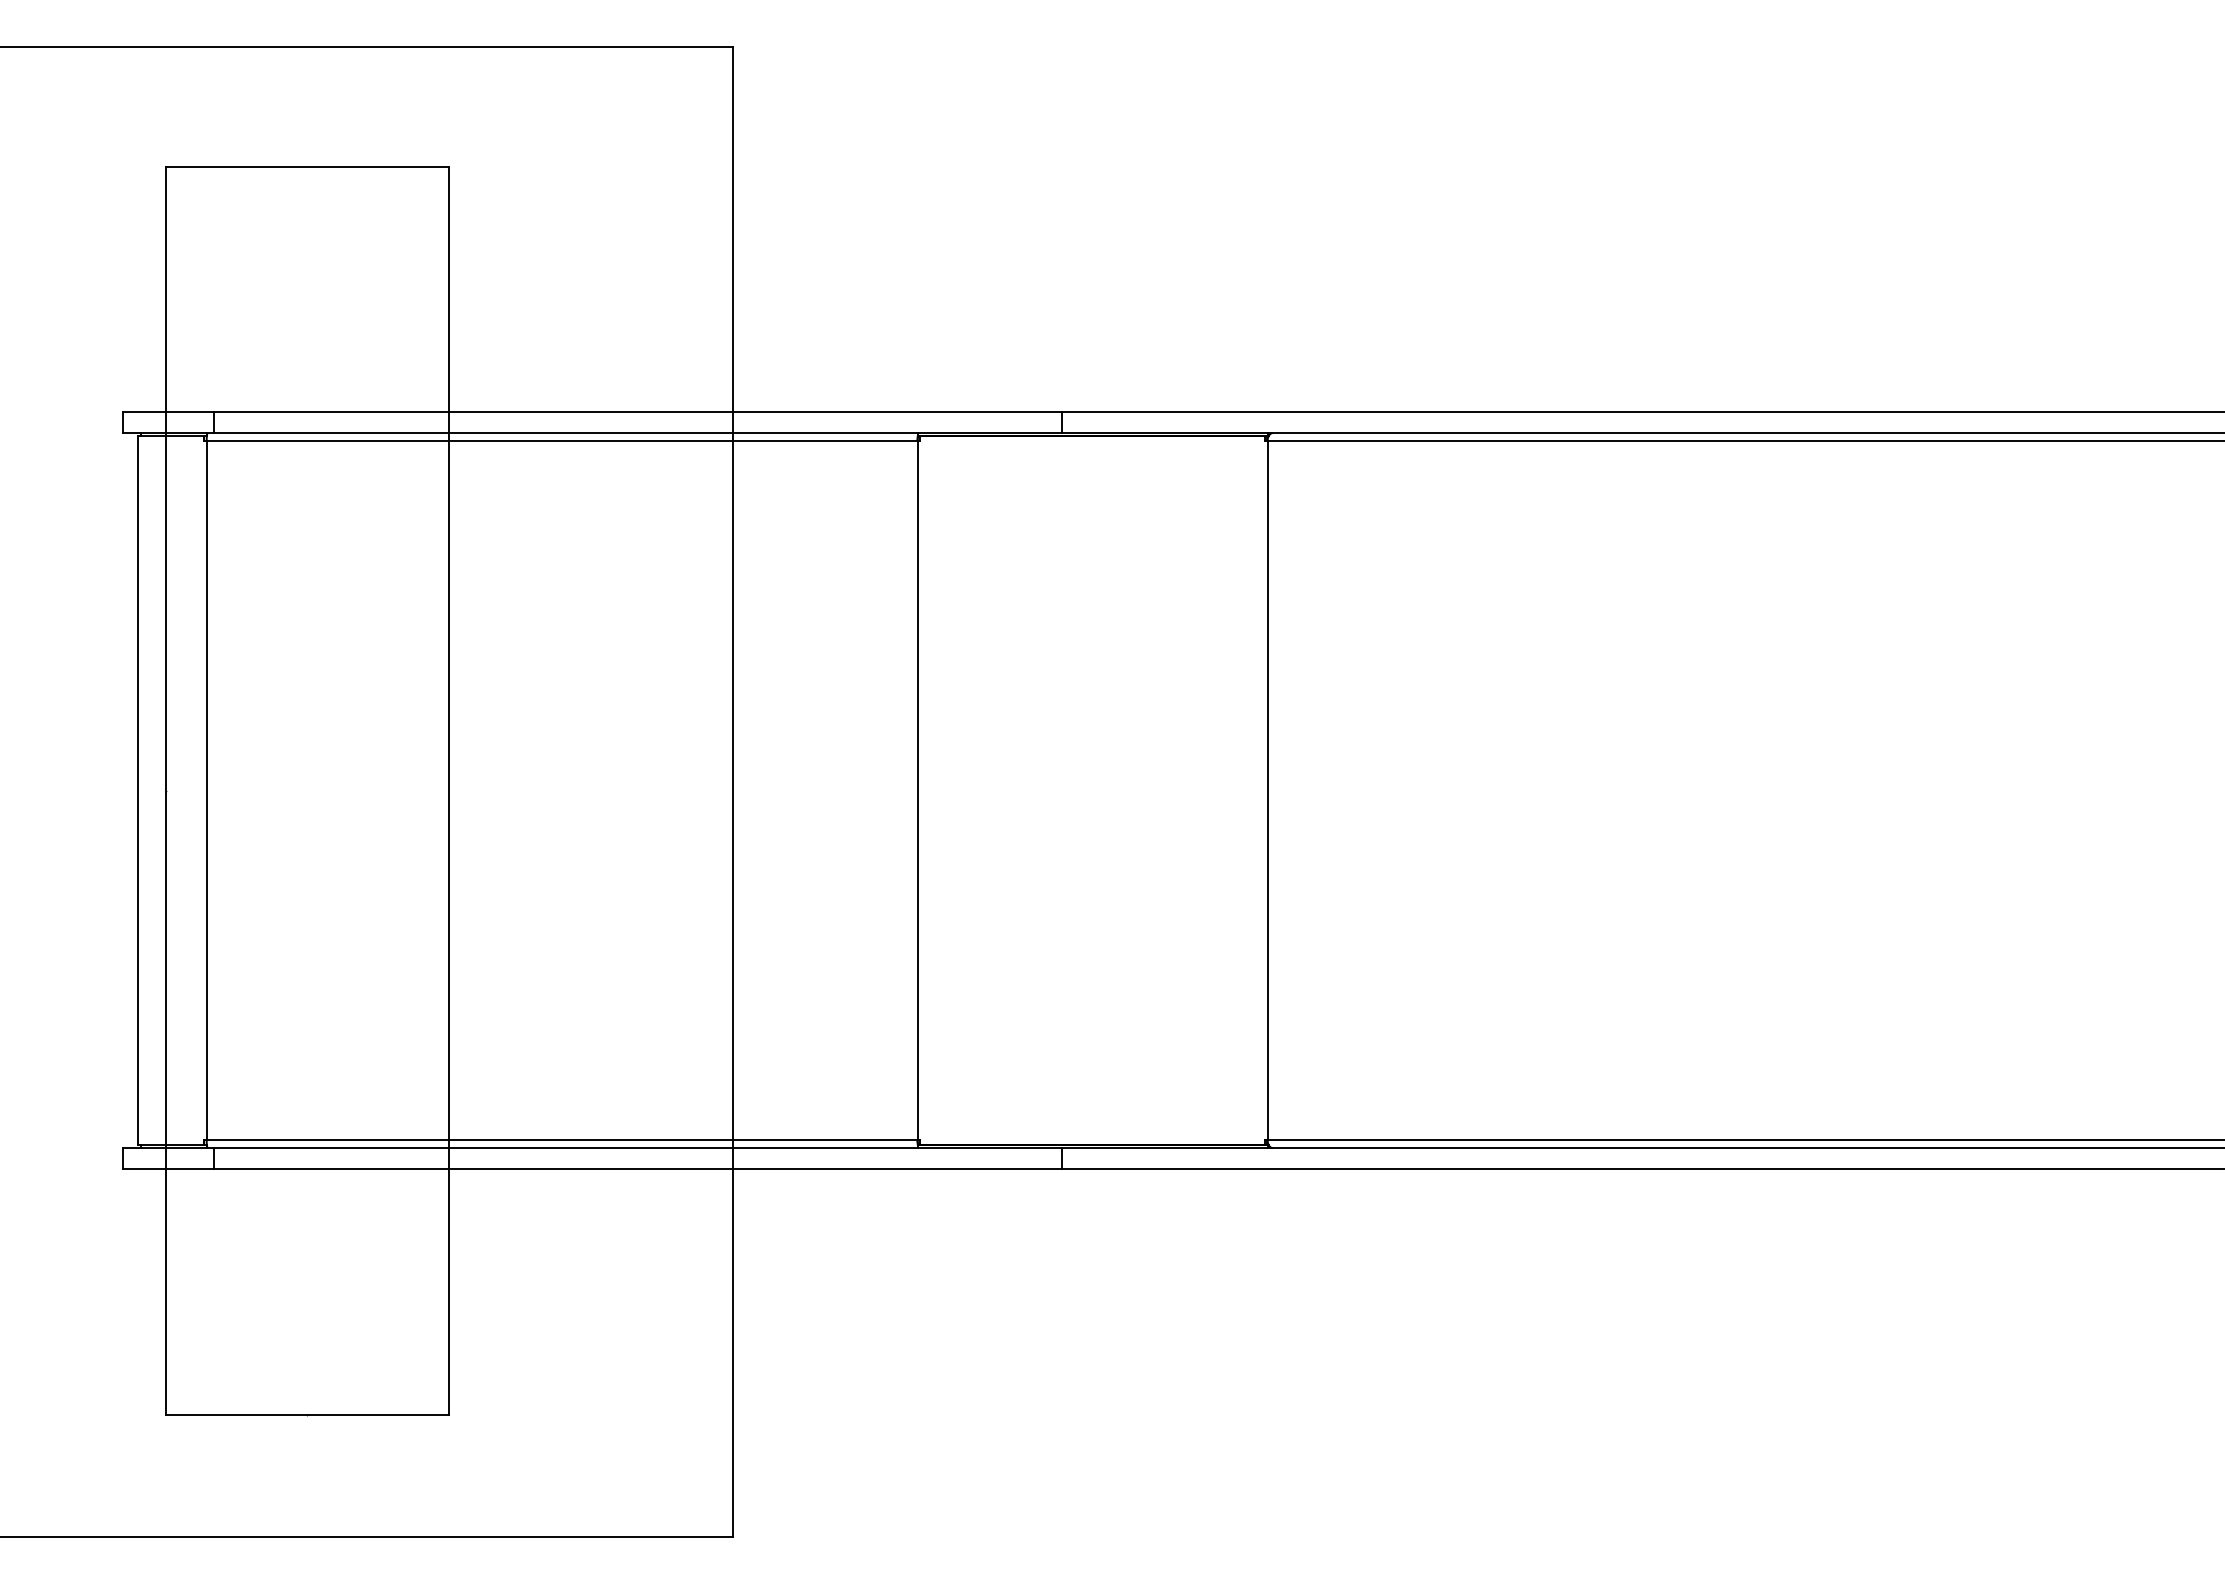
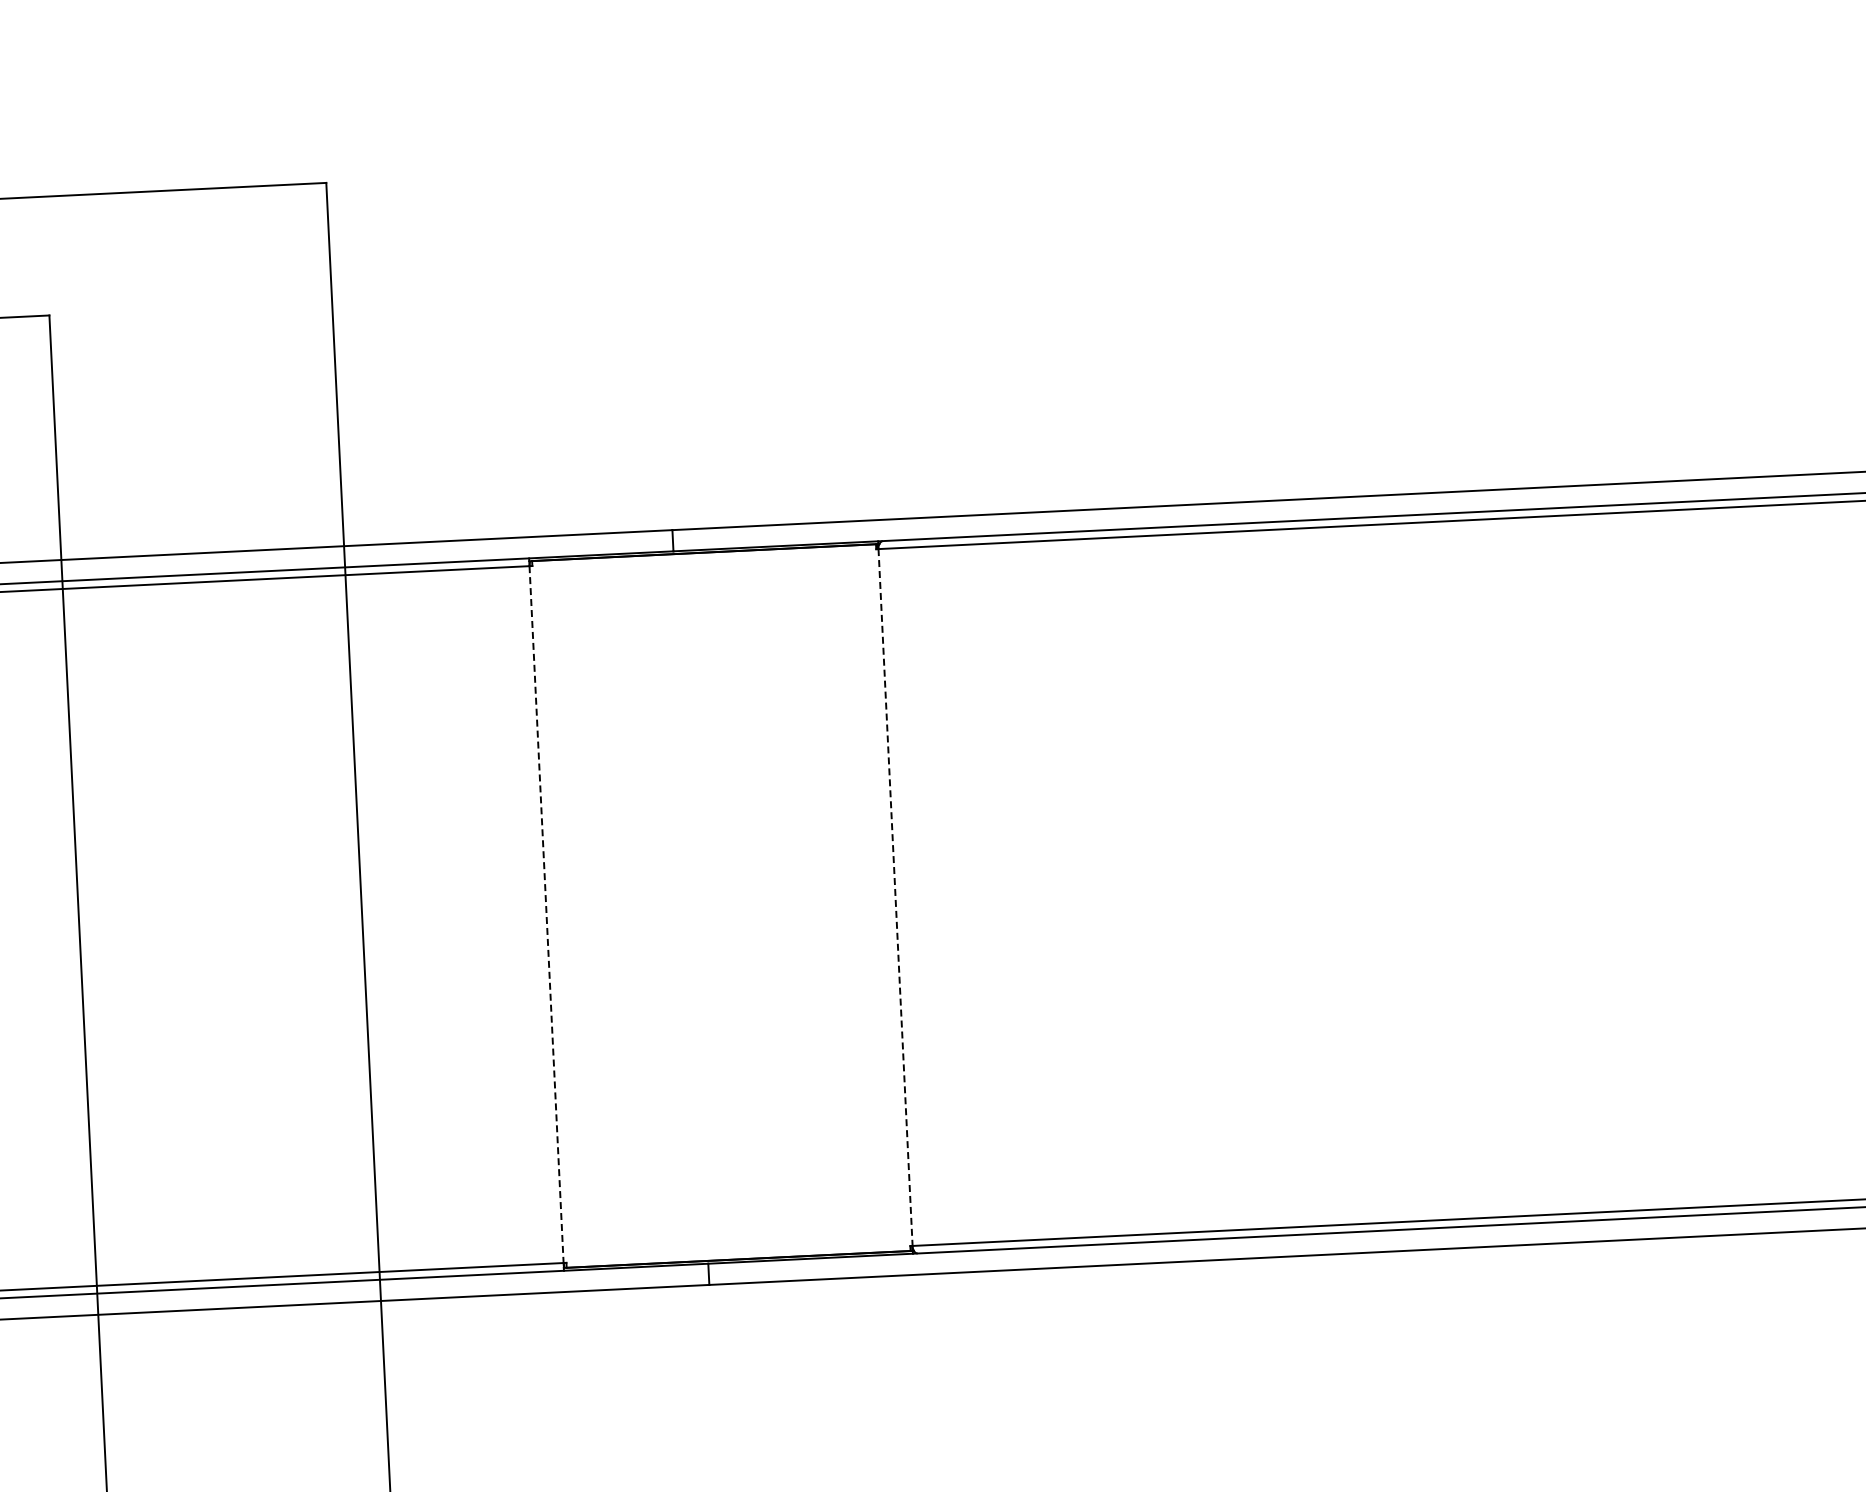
line: (917, 790) -> (546, 914), solid -> dashed
line: (1267, 790) -> (895, 897), solid -> dashed

